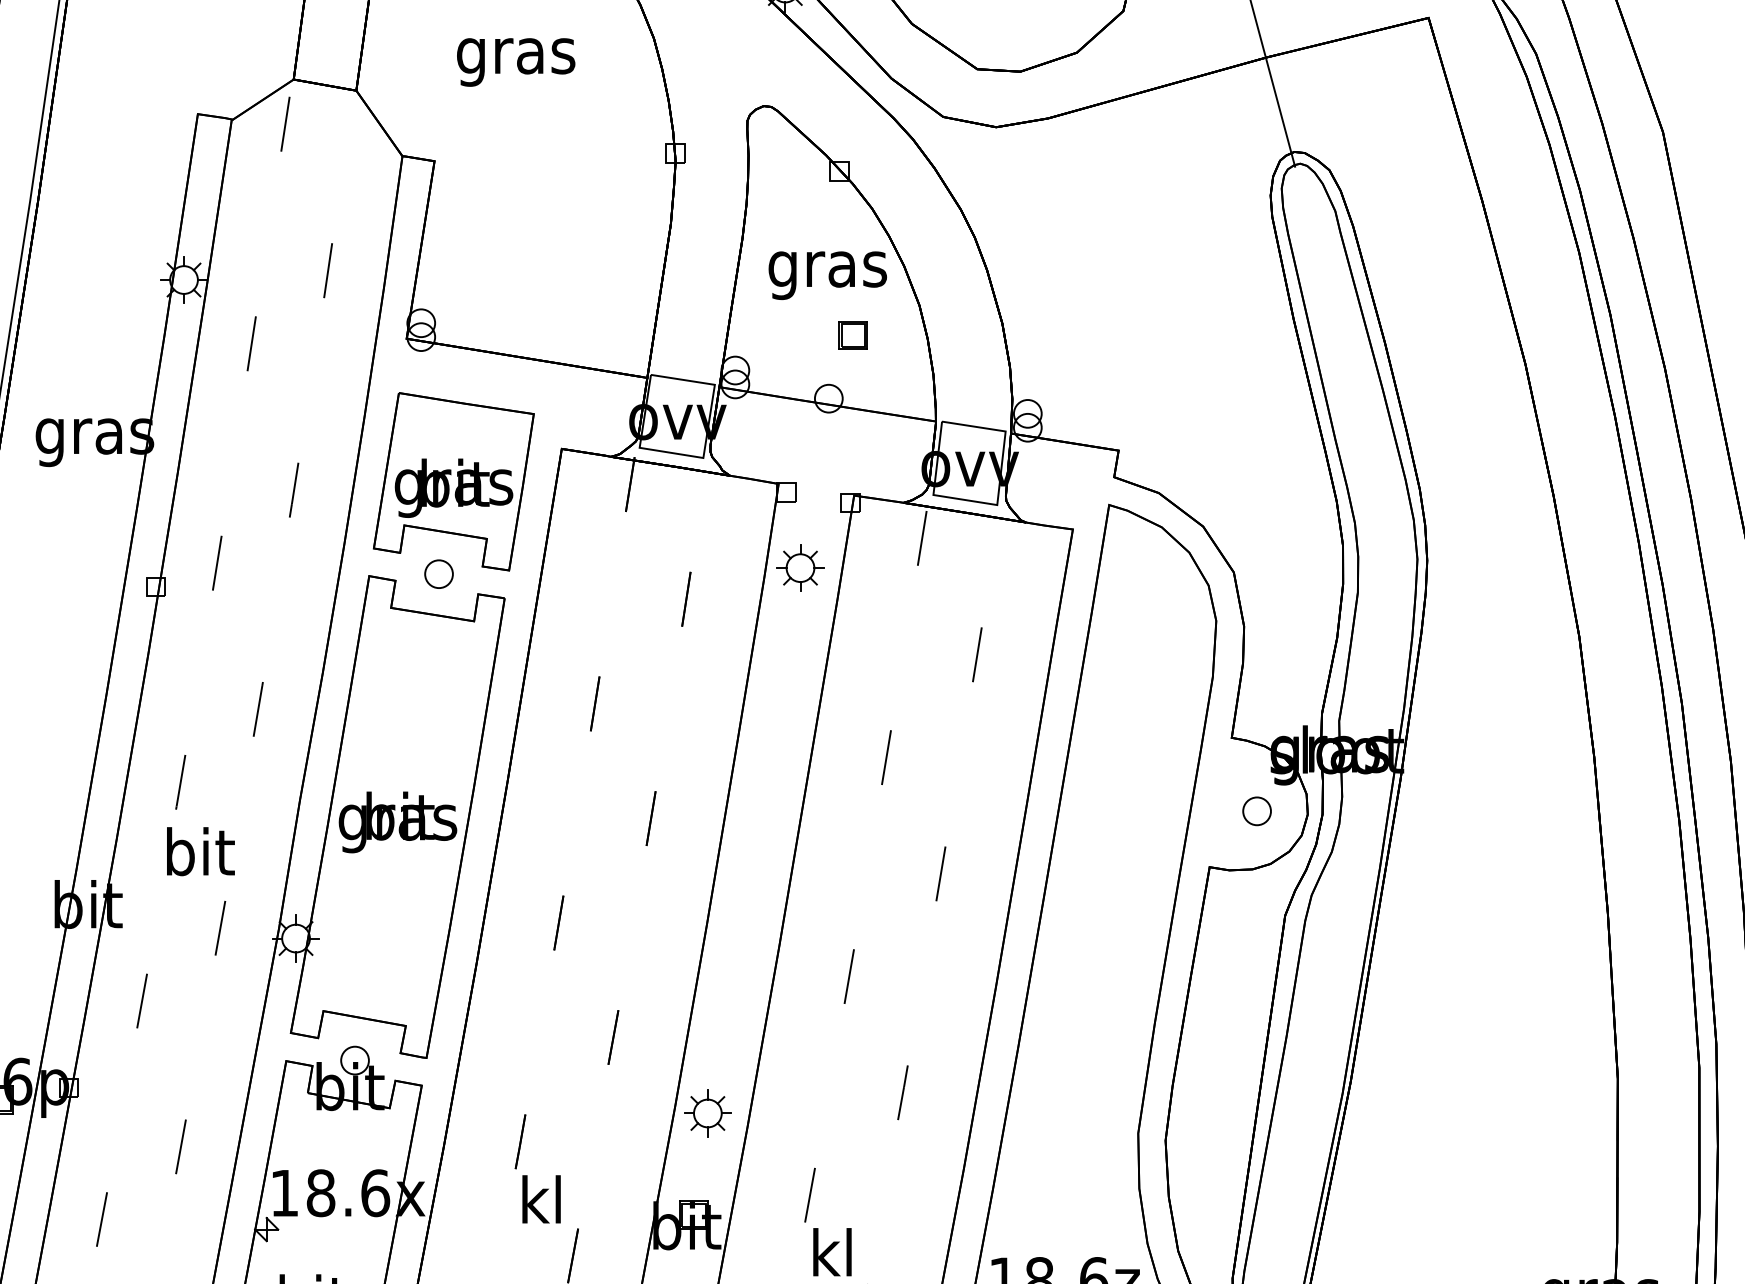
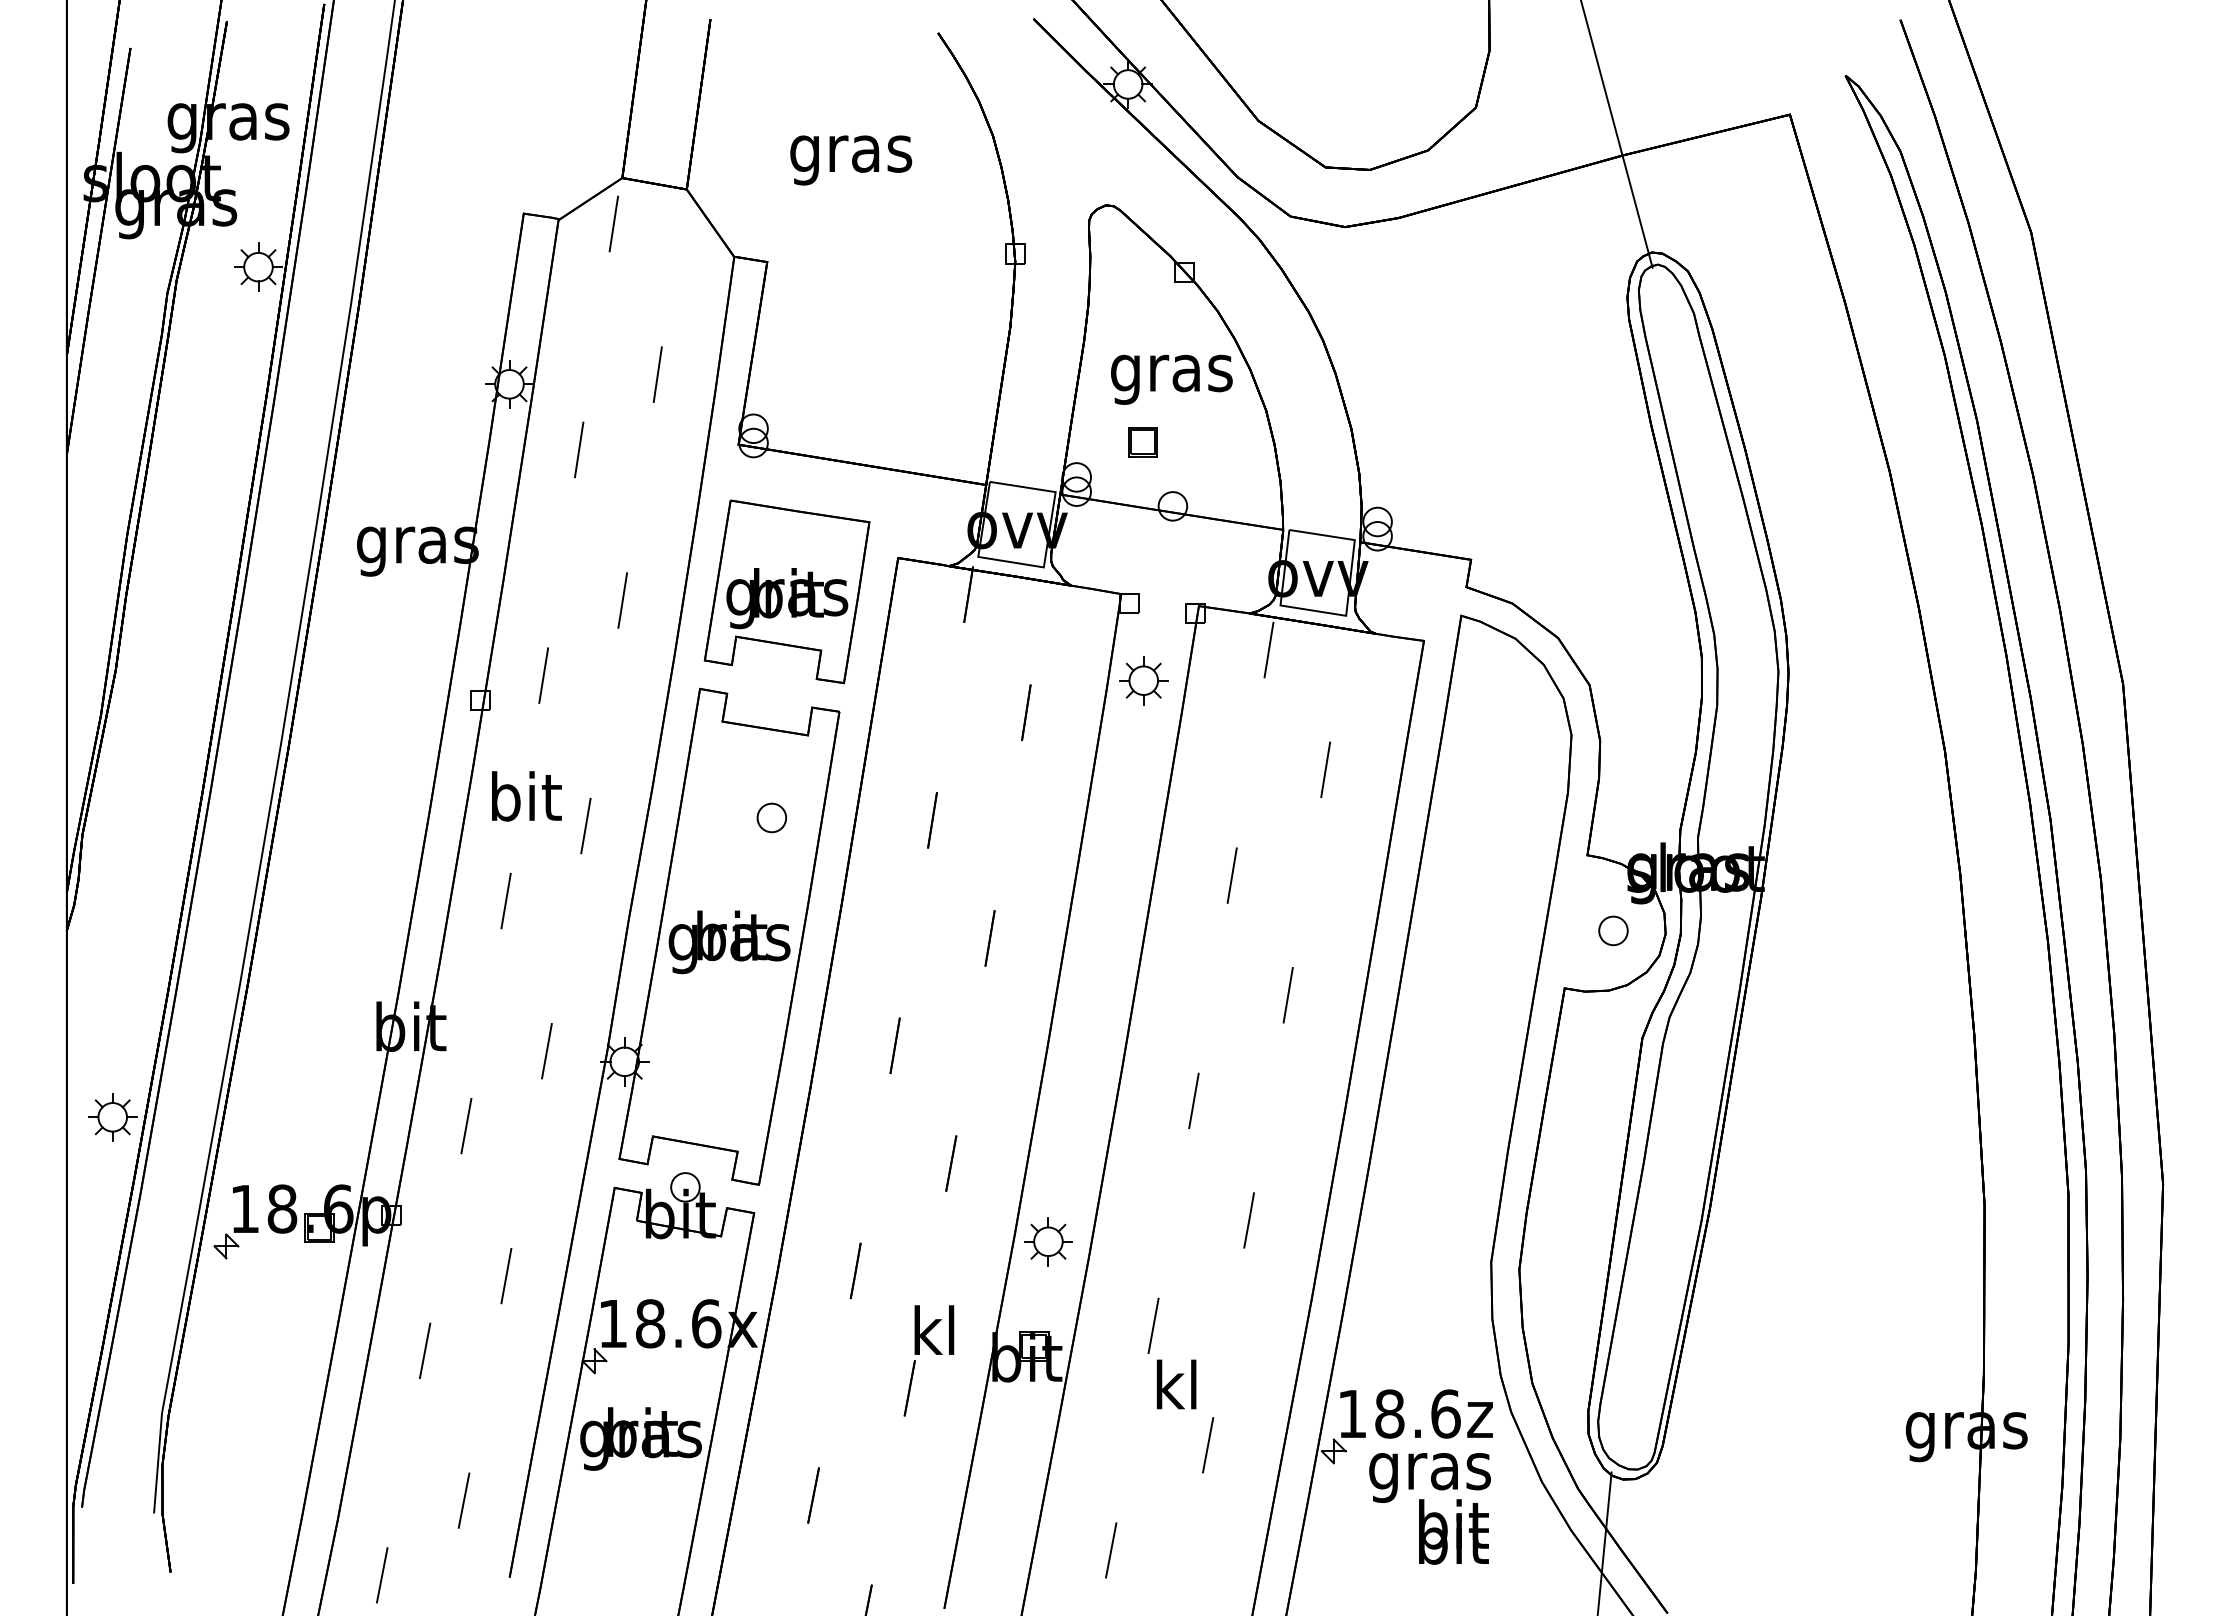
part: (852, 335) -> (1142, 442), moved
part: (438, 573) -> (771, 817), moved
text: (200, 851) -> (526, 796), moved
text: (541, 1198) -> (934, 1329), moved

